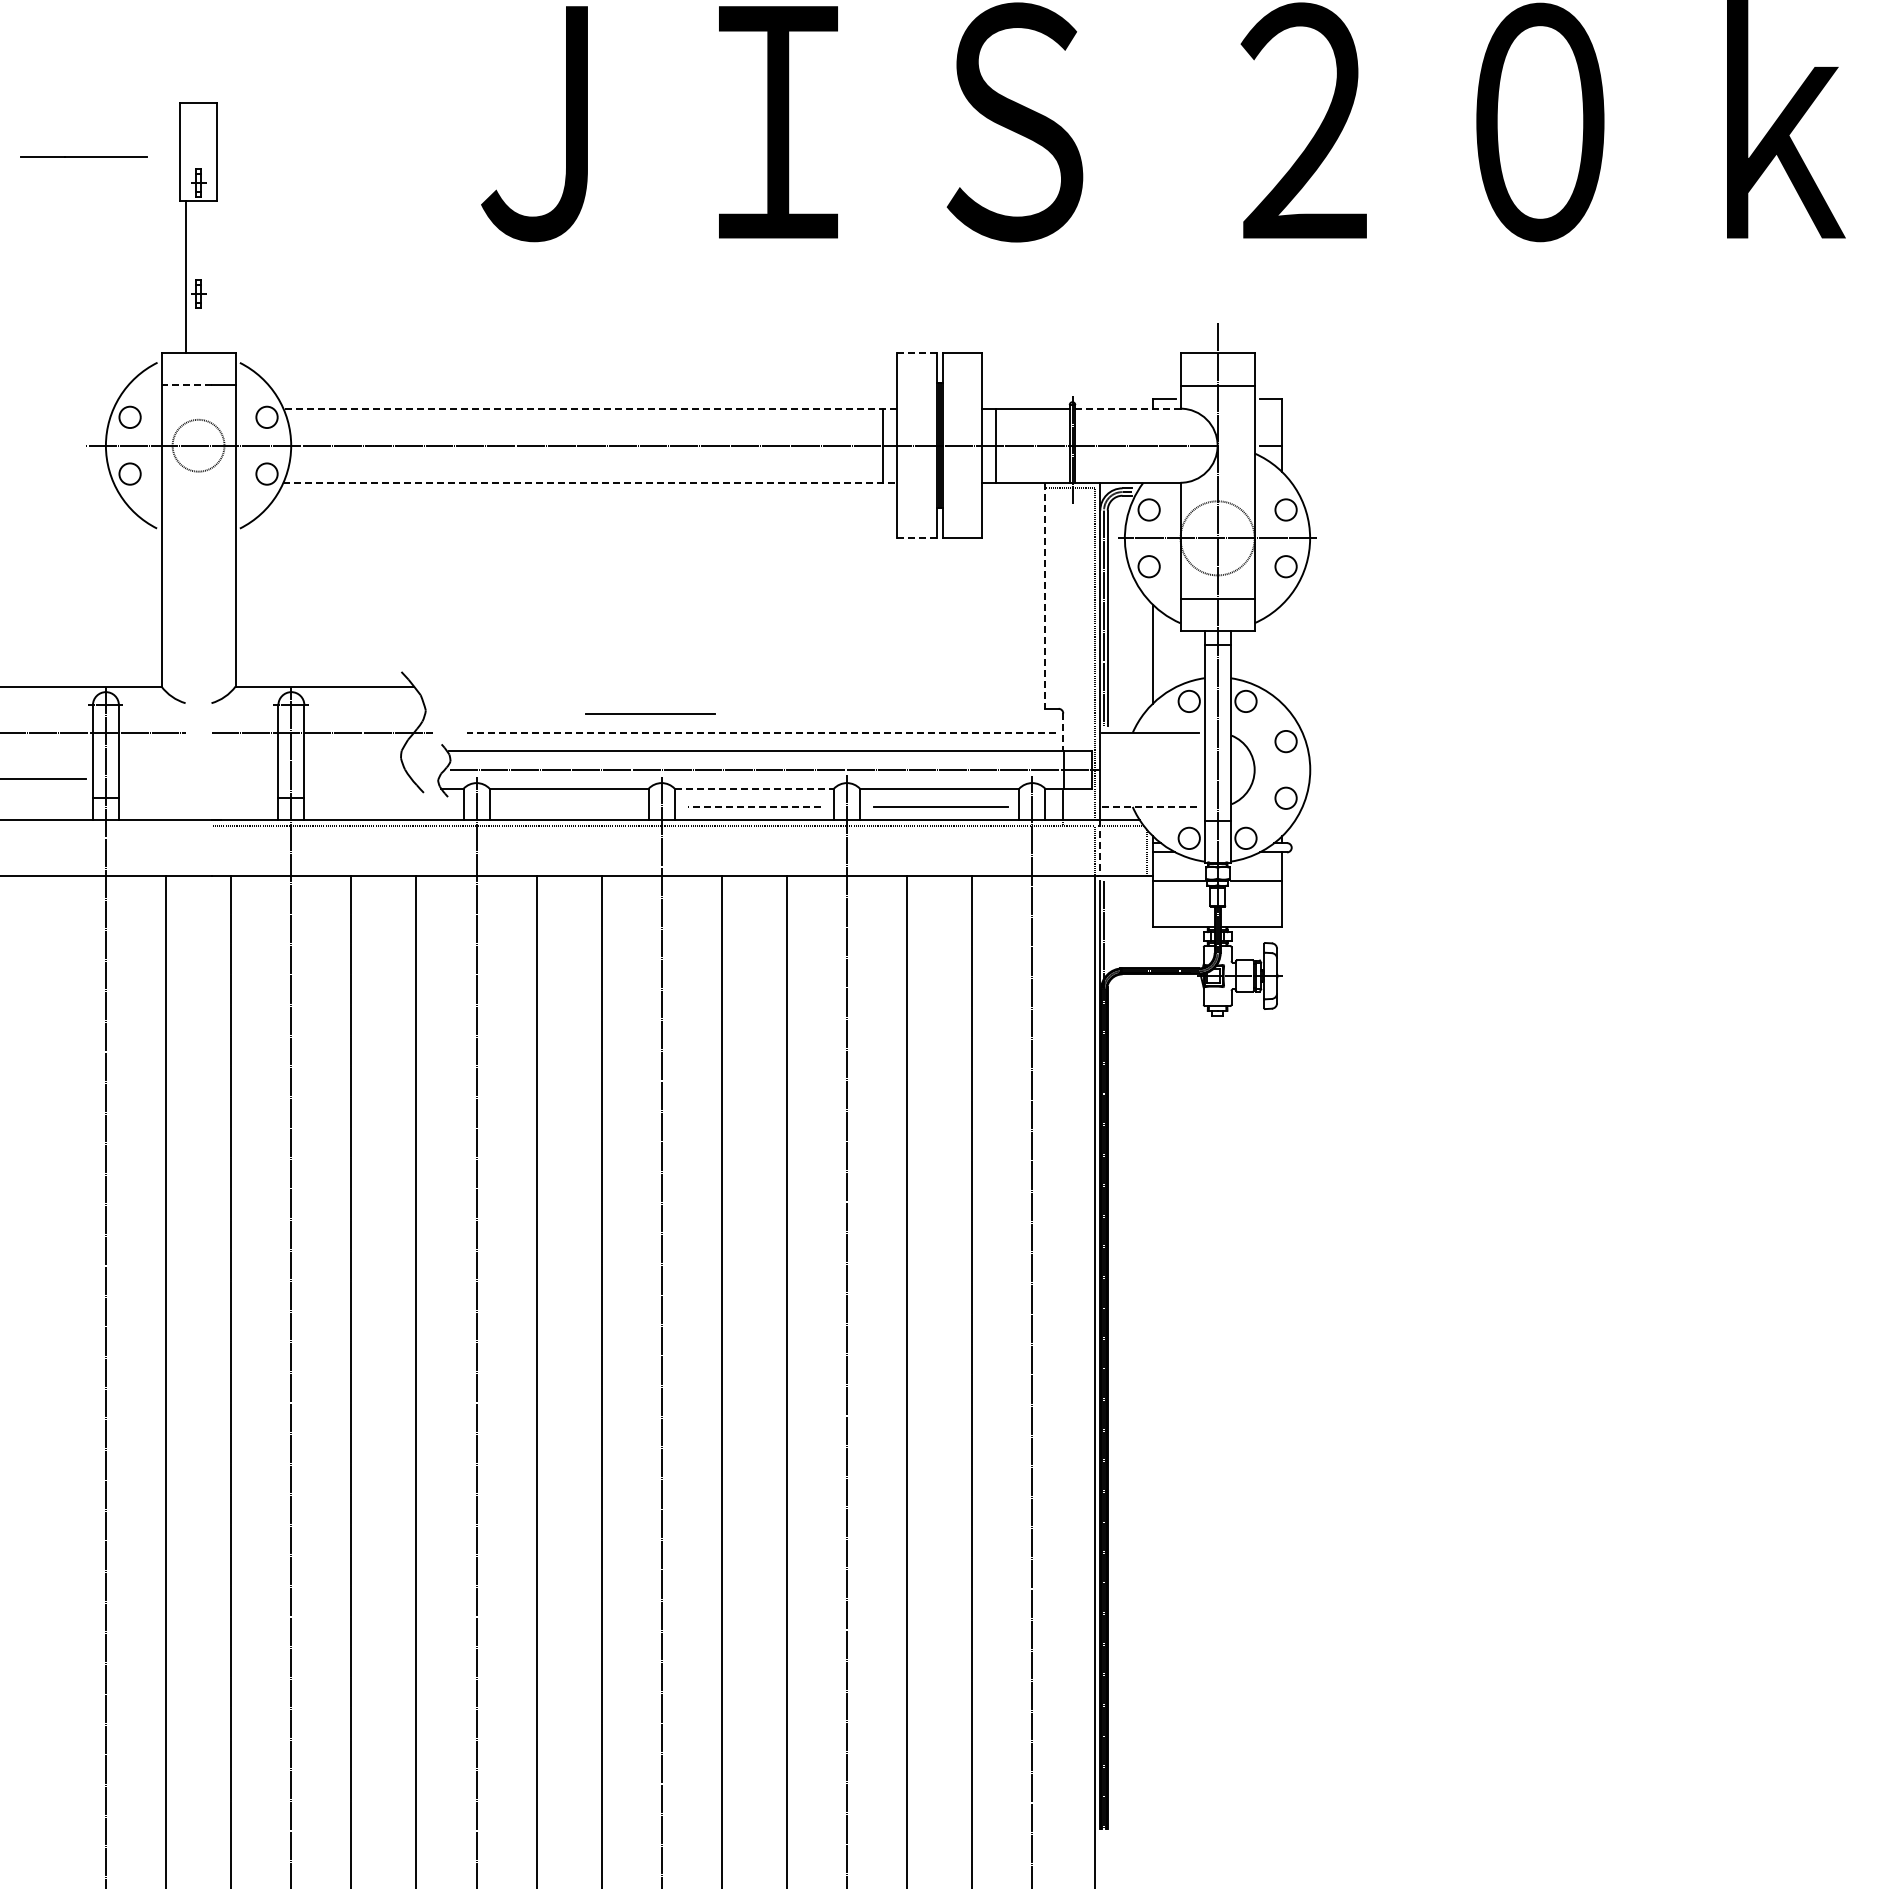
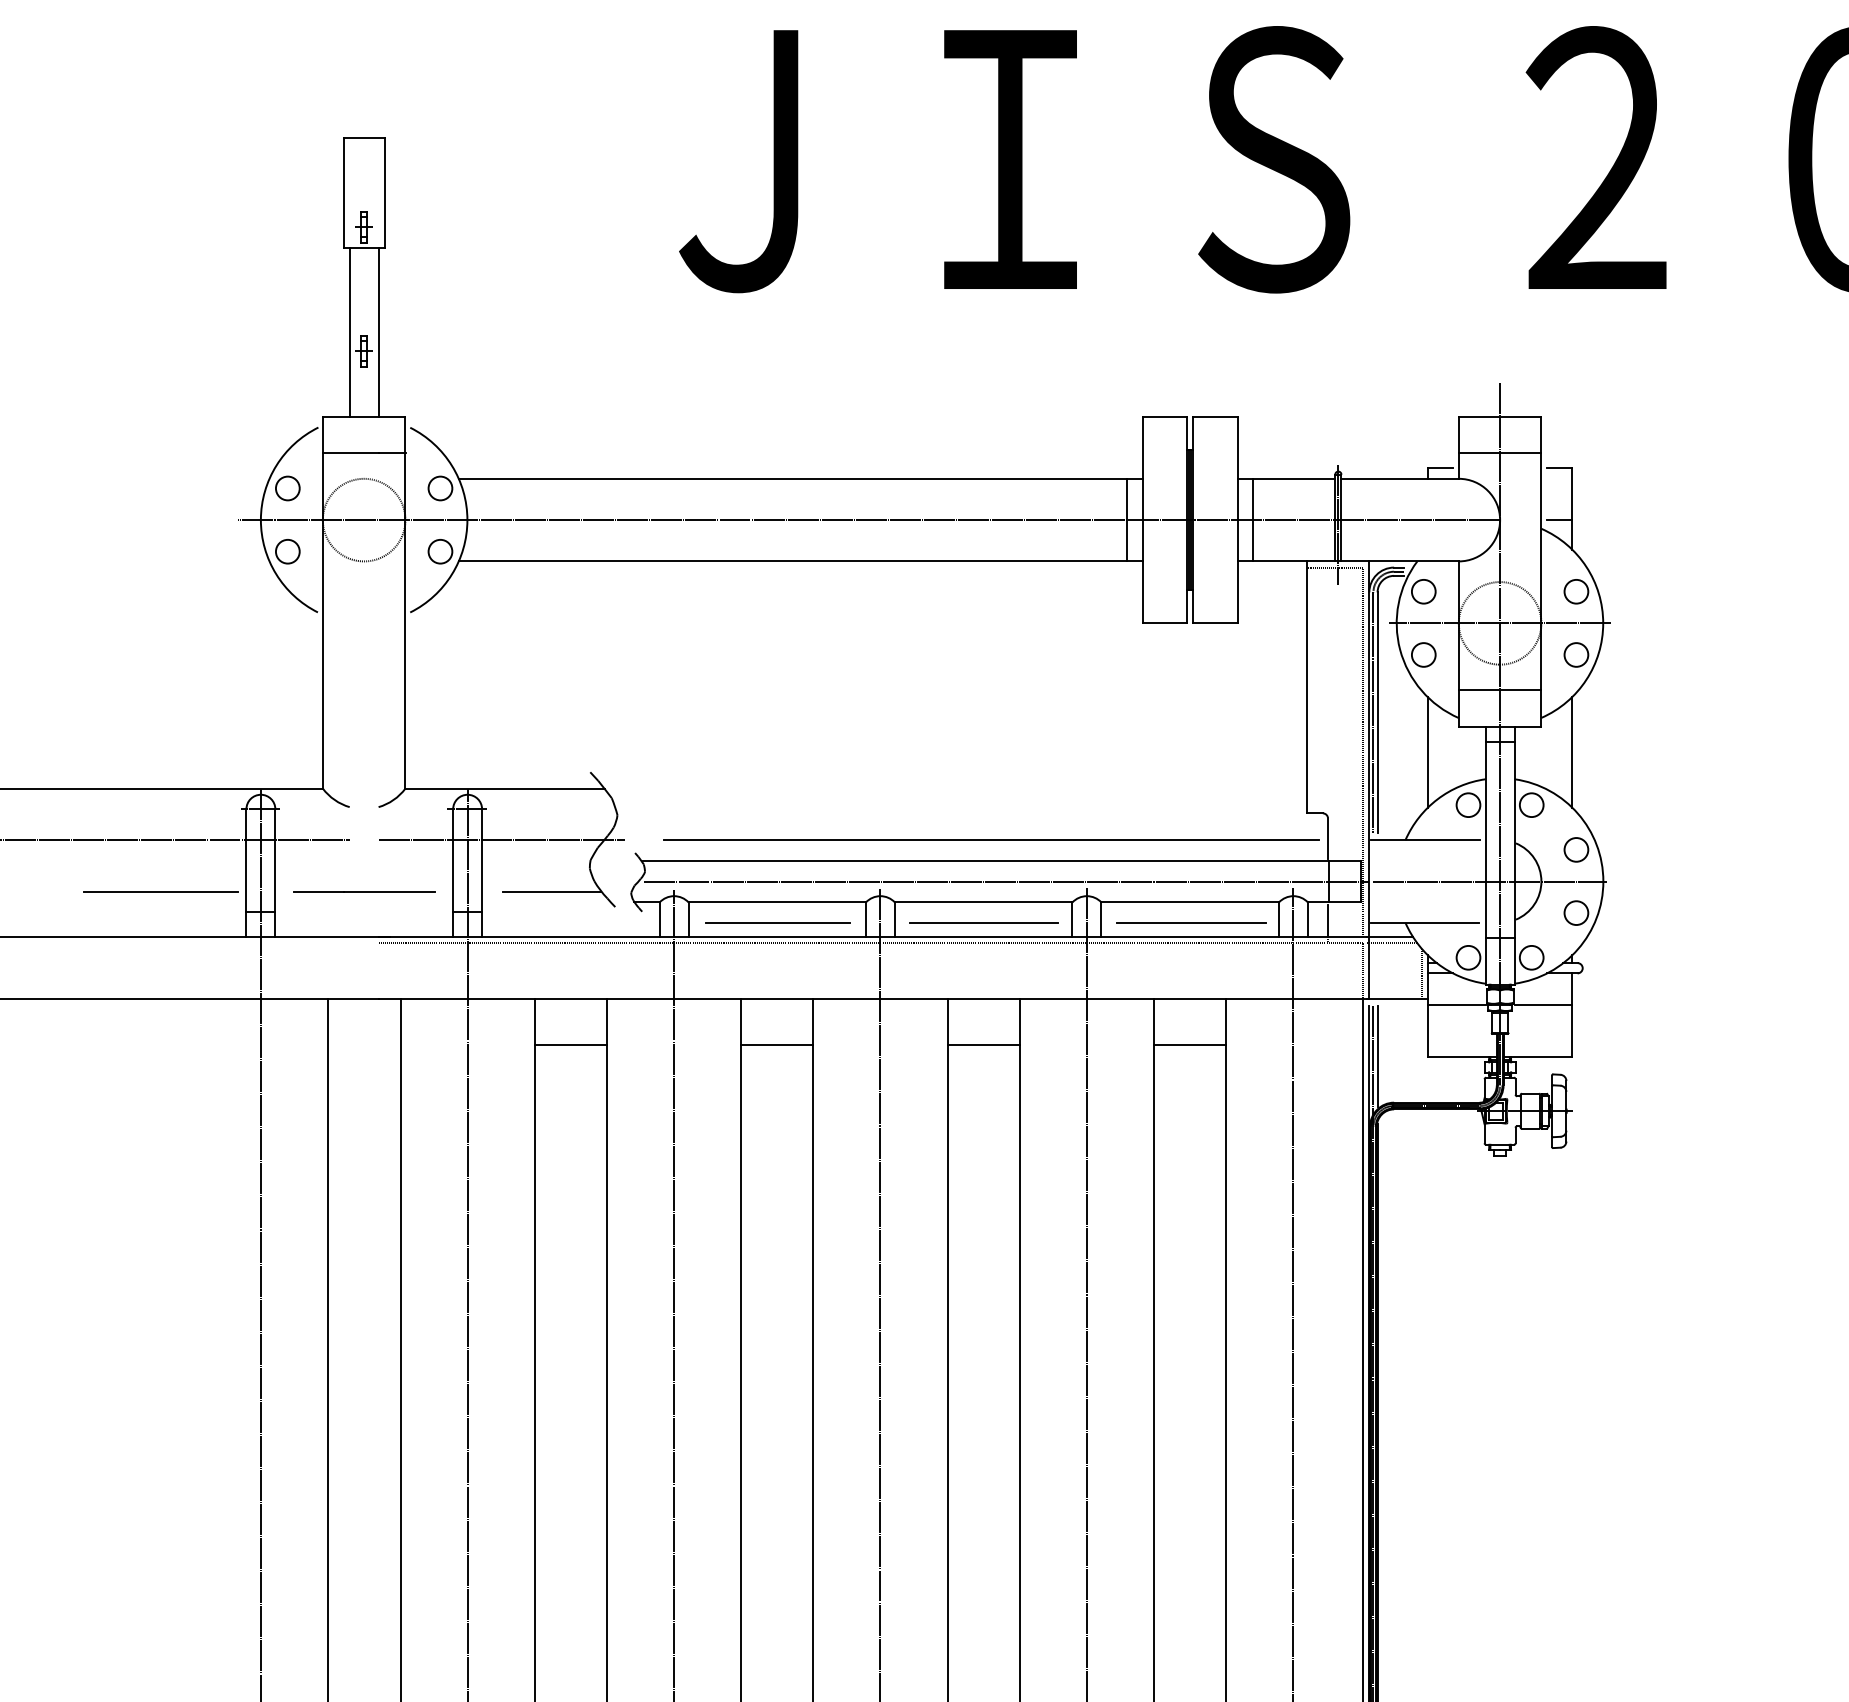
line: (83, 156) -> (364, 891), moved
line: (211, 277) -> (378, 332), added
line: (917, 353) -> (1165, 417), dashed -> solid
line: (186, 385) -> (350, 452), dashed -> solid
line: (590, 408) -> (801, 478), dashed -> solid
line: (1127, 408) -> (1399, 478), dashed -> solid
circle: (198, 445) -> (364, 519), size x1.43
line: (590, 482) -> (801, 561), dashed -> solid
line: (917, 538) -> (1165, 623), dashed -> solid
line: (1044, 596) -> (1307, 688), dashed -> solid
line: (1282, 653) -> (1572, 751), added
line: (650, 713) -> (777, 922), moved
line: (760, 732) -> (990, 839), dashed -> solid
line: (1063, 732) -> (1328, 839), dashed -> solid
line: (1208, 769) -> (1489, 881), added
line: (367, 779) -> (552, 892), added
line: (754, 788) -> (983, 902), dashed -> solid
line: (754, 806) -> (983, 922), dashed -> solid
line: (1150, 806) -> (1425, 922), dashed -> solid
line: (1100, 847) -> (1369, 967), dashed -> solid
line: (383, 916) -> (570, 1044), added
line: (568, 916) -> (776, 1044), added
line: (753, 916) -> (982, 1044), added
line: (939, 916) -> (1190, 1044), added
line: (1107, 926) -> (1377, 1056), added

